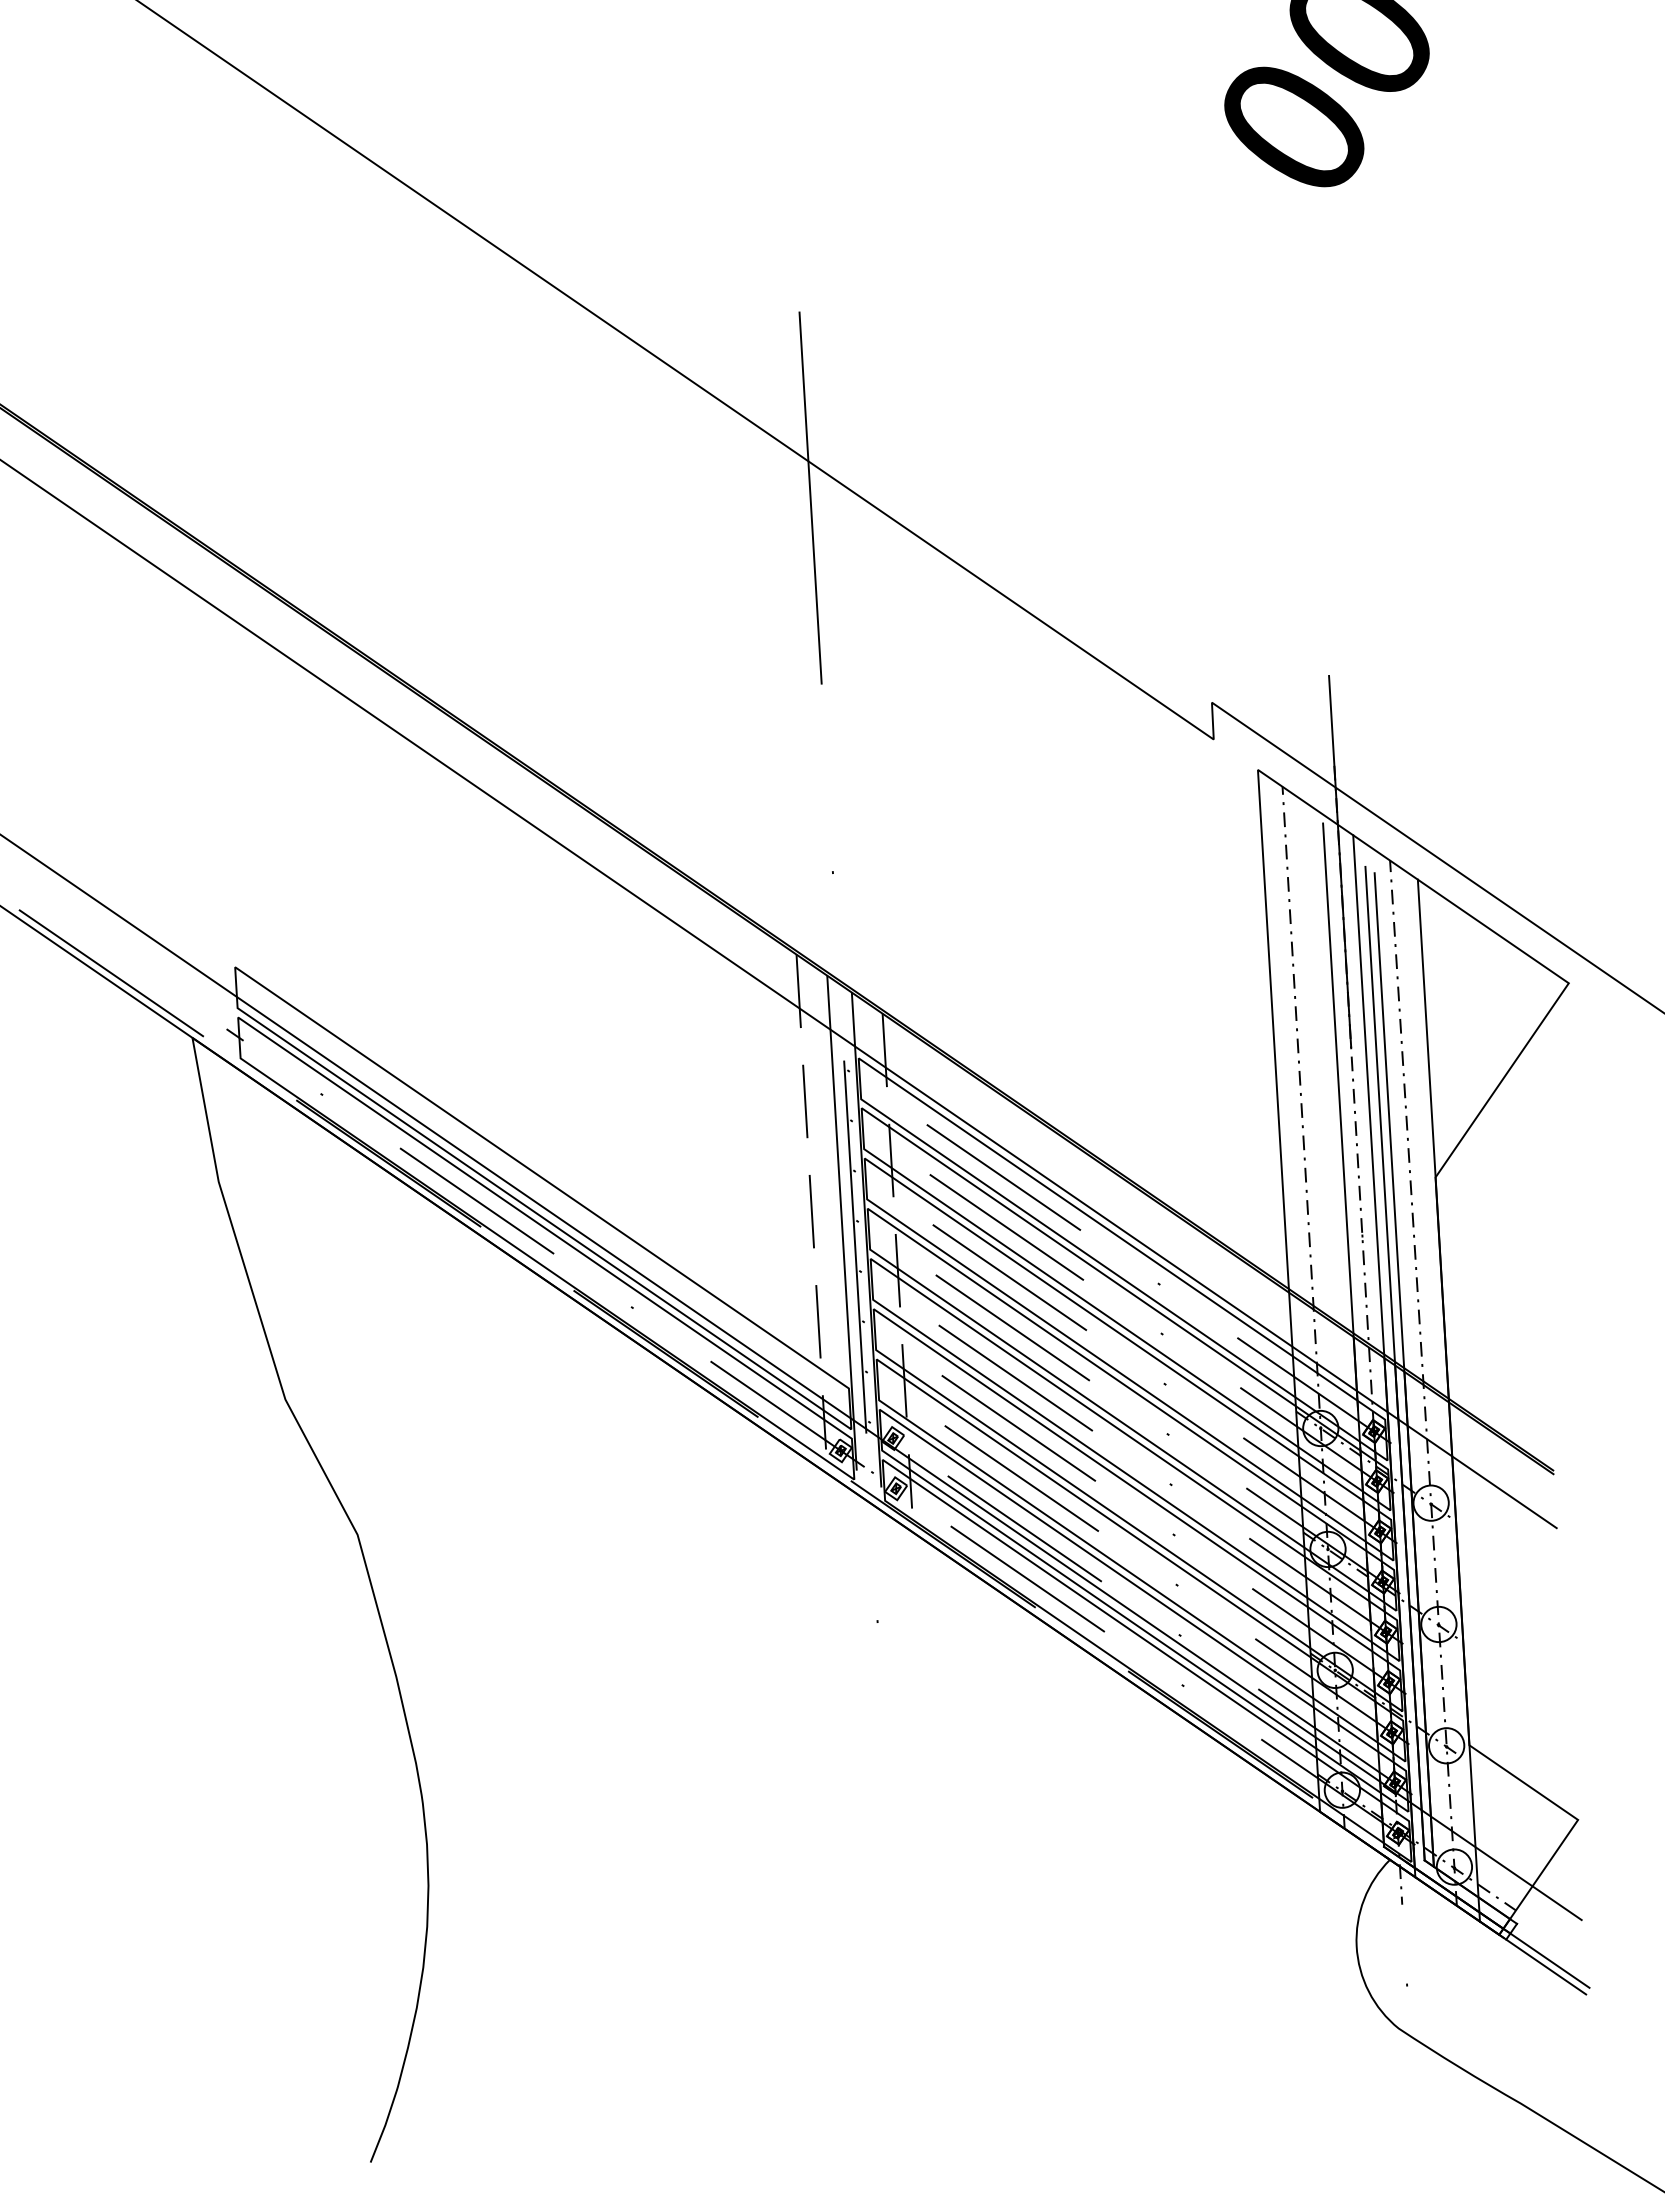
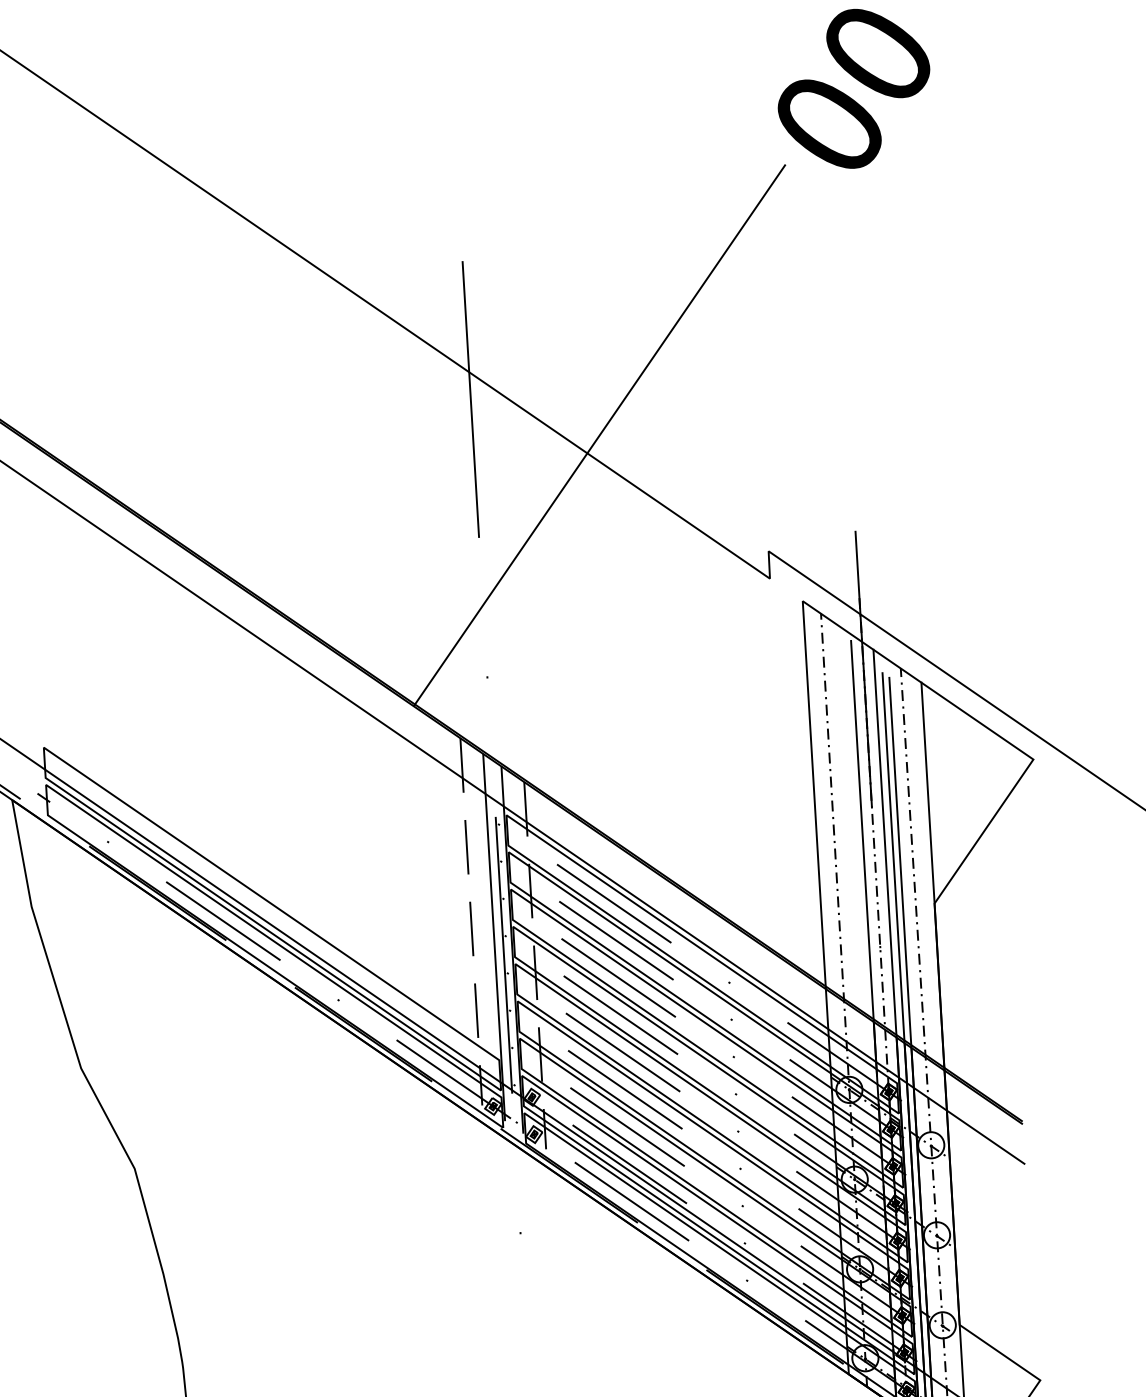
line: (984, 546) -> (599, 435), added

